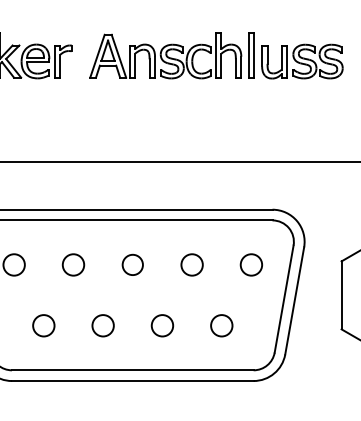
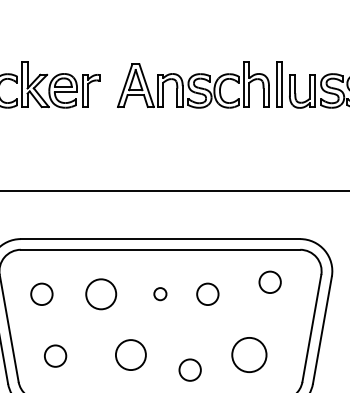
circle: (73, 264) -> (101, 293), size x1.4
circle: (132, 264) -> (160, 293), size x0.6
circle: (191, 264) -> (207, 293), moved
circle: (250, 264) -> (269, 281), moved
circle: (43, 325) -> (55, 355), moved
circle: (102, 325) -> (130, 354), size x1.4
circle: (162, 325) -> (190, 369), moved
circle: (221, 325) -> (249, 354), size x1.6

